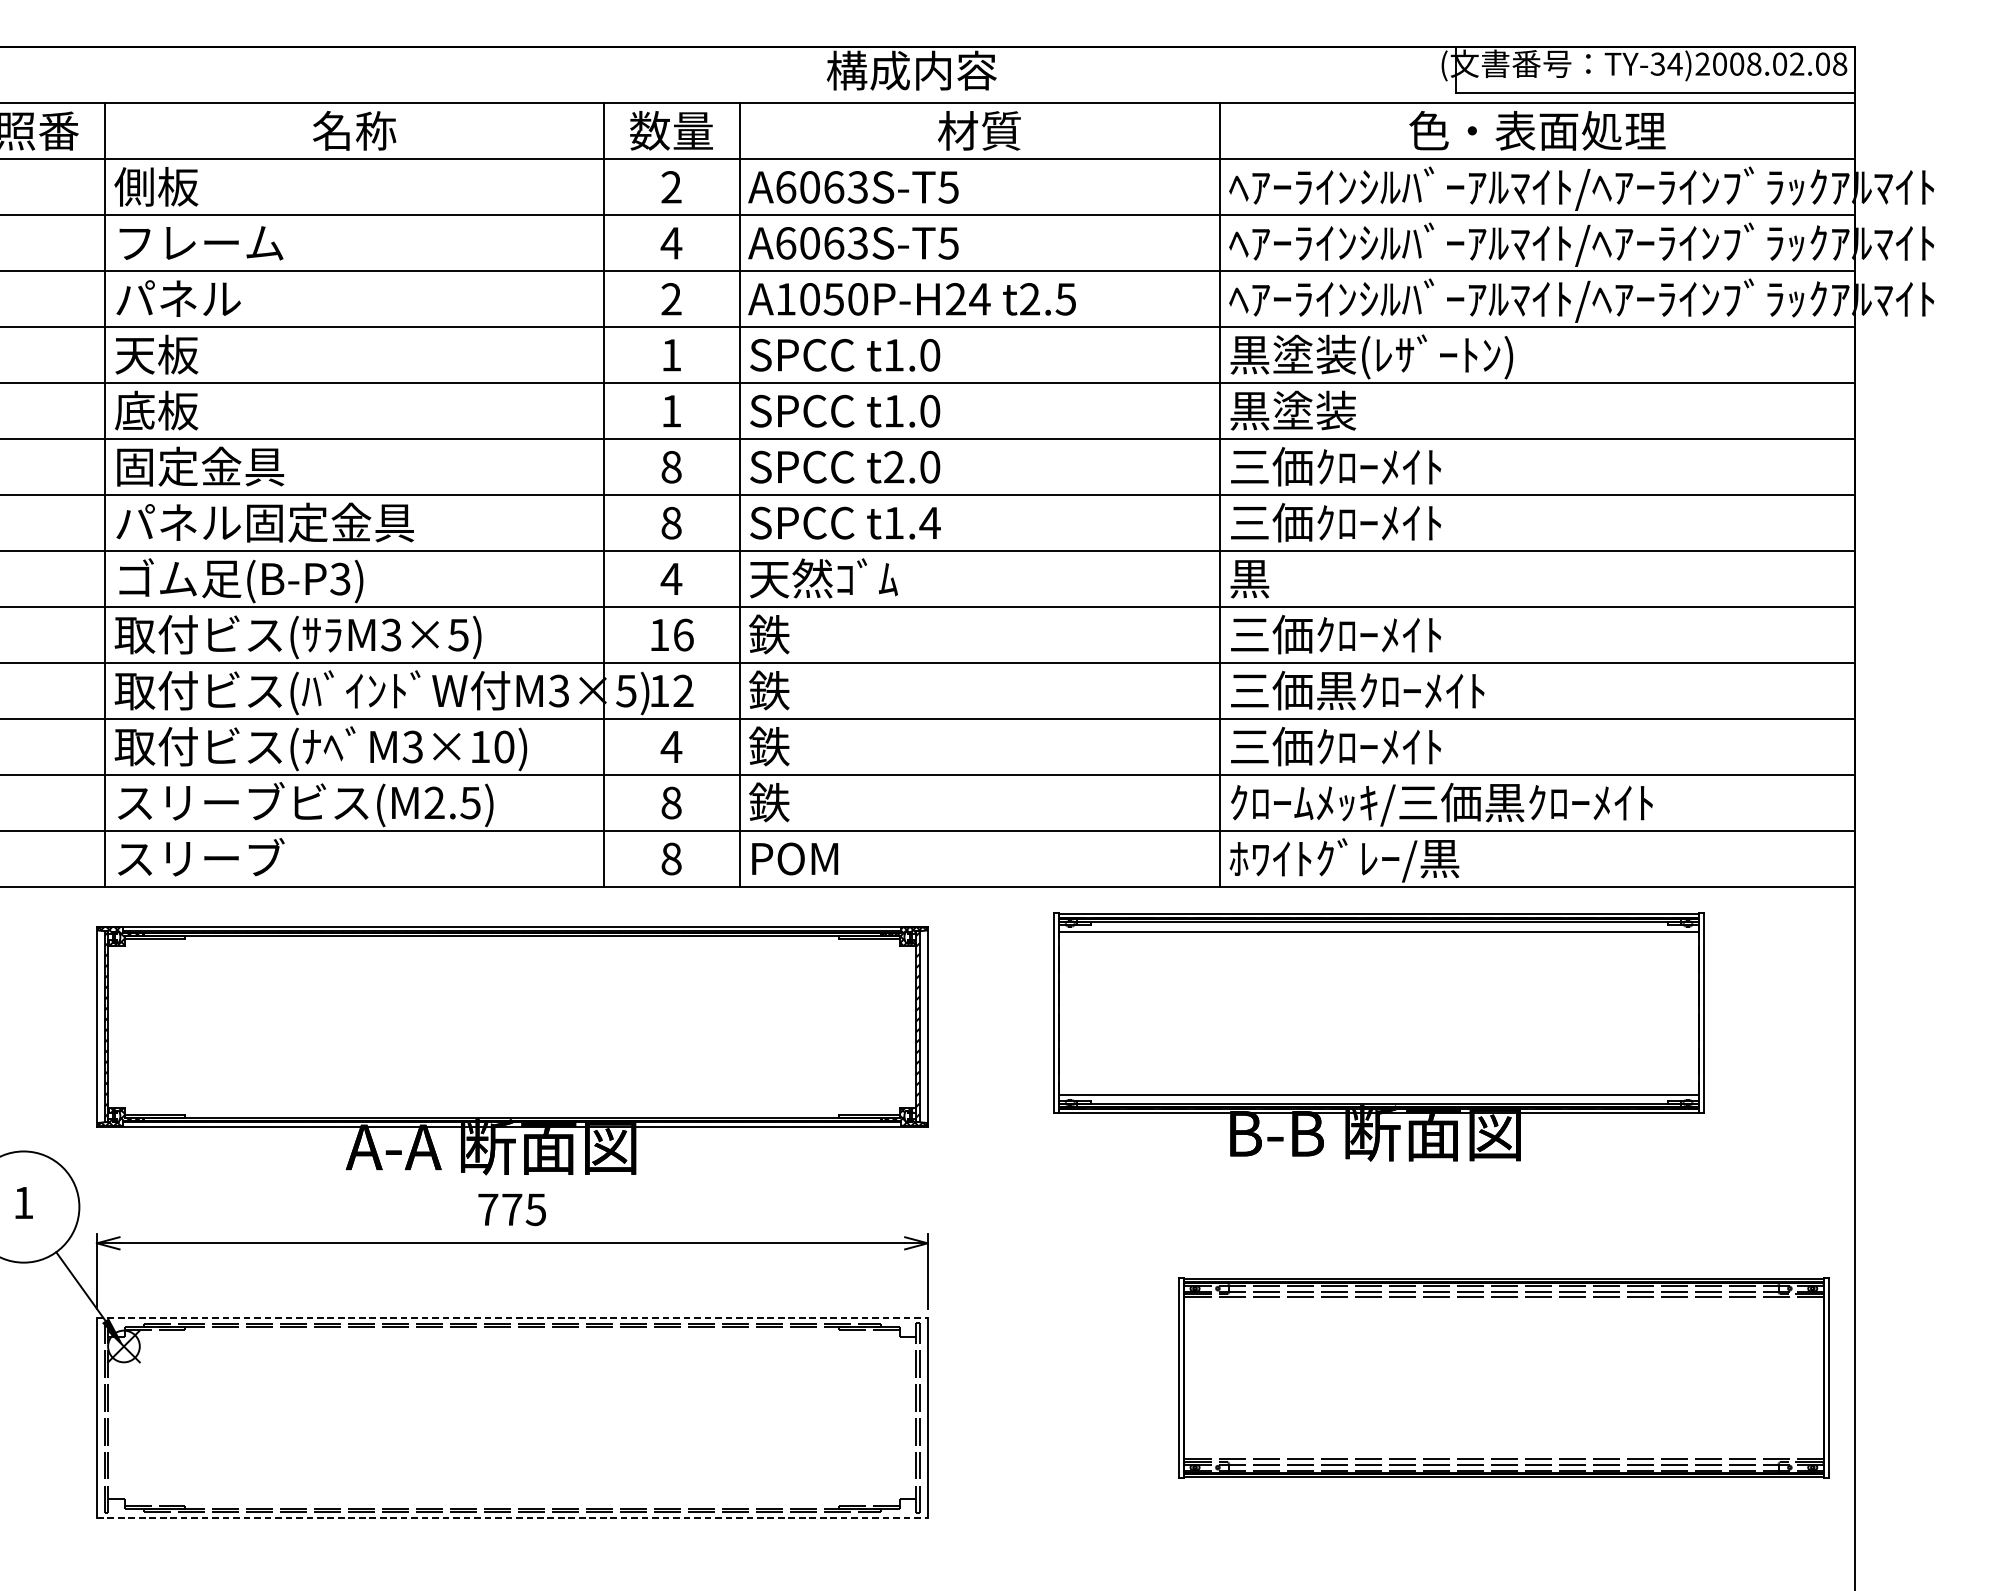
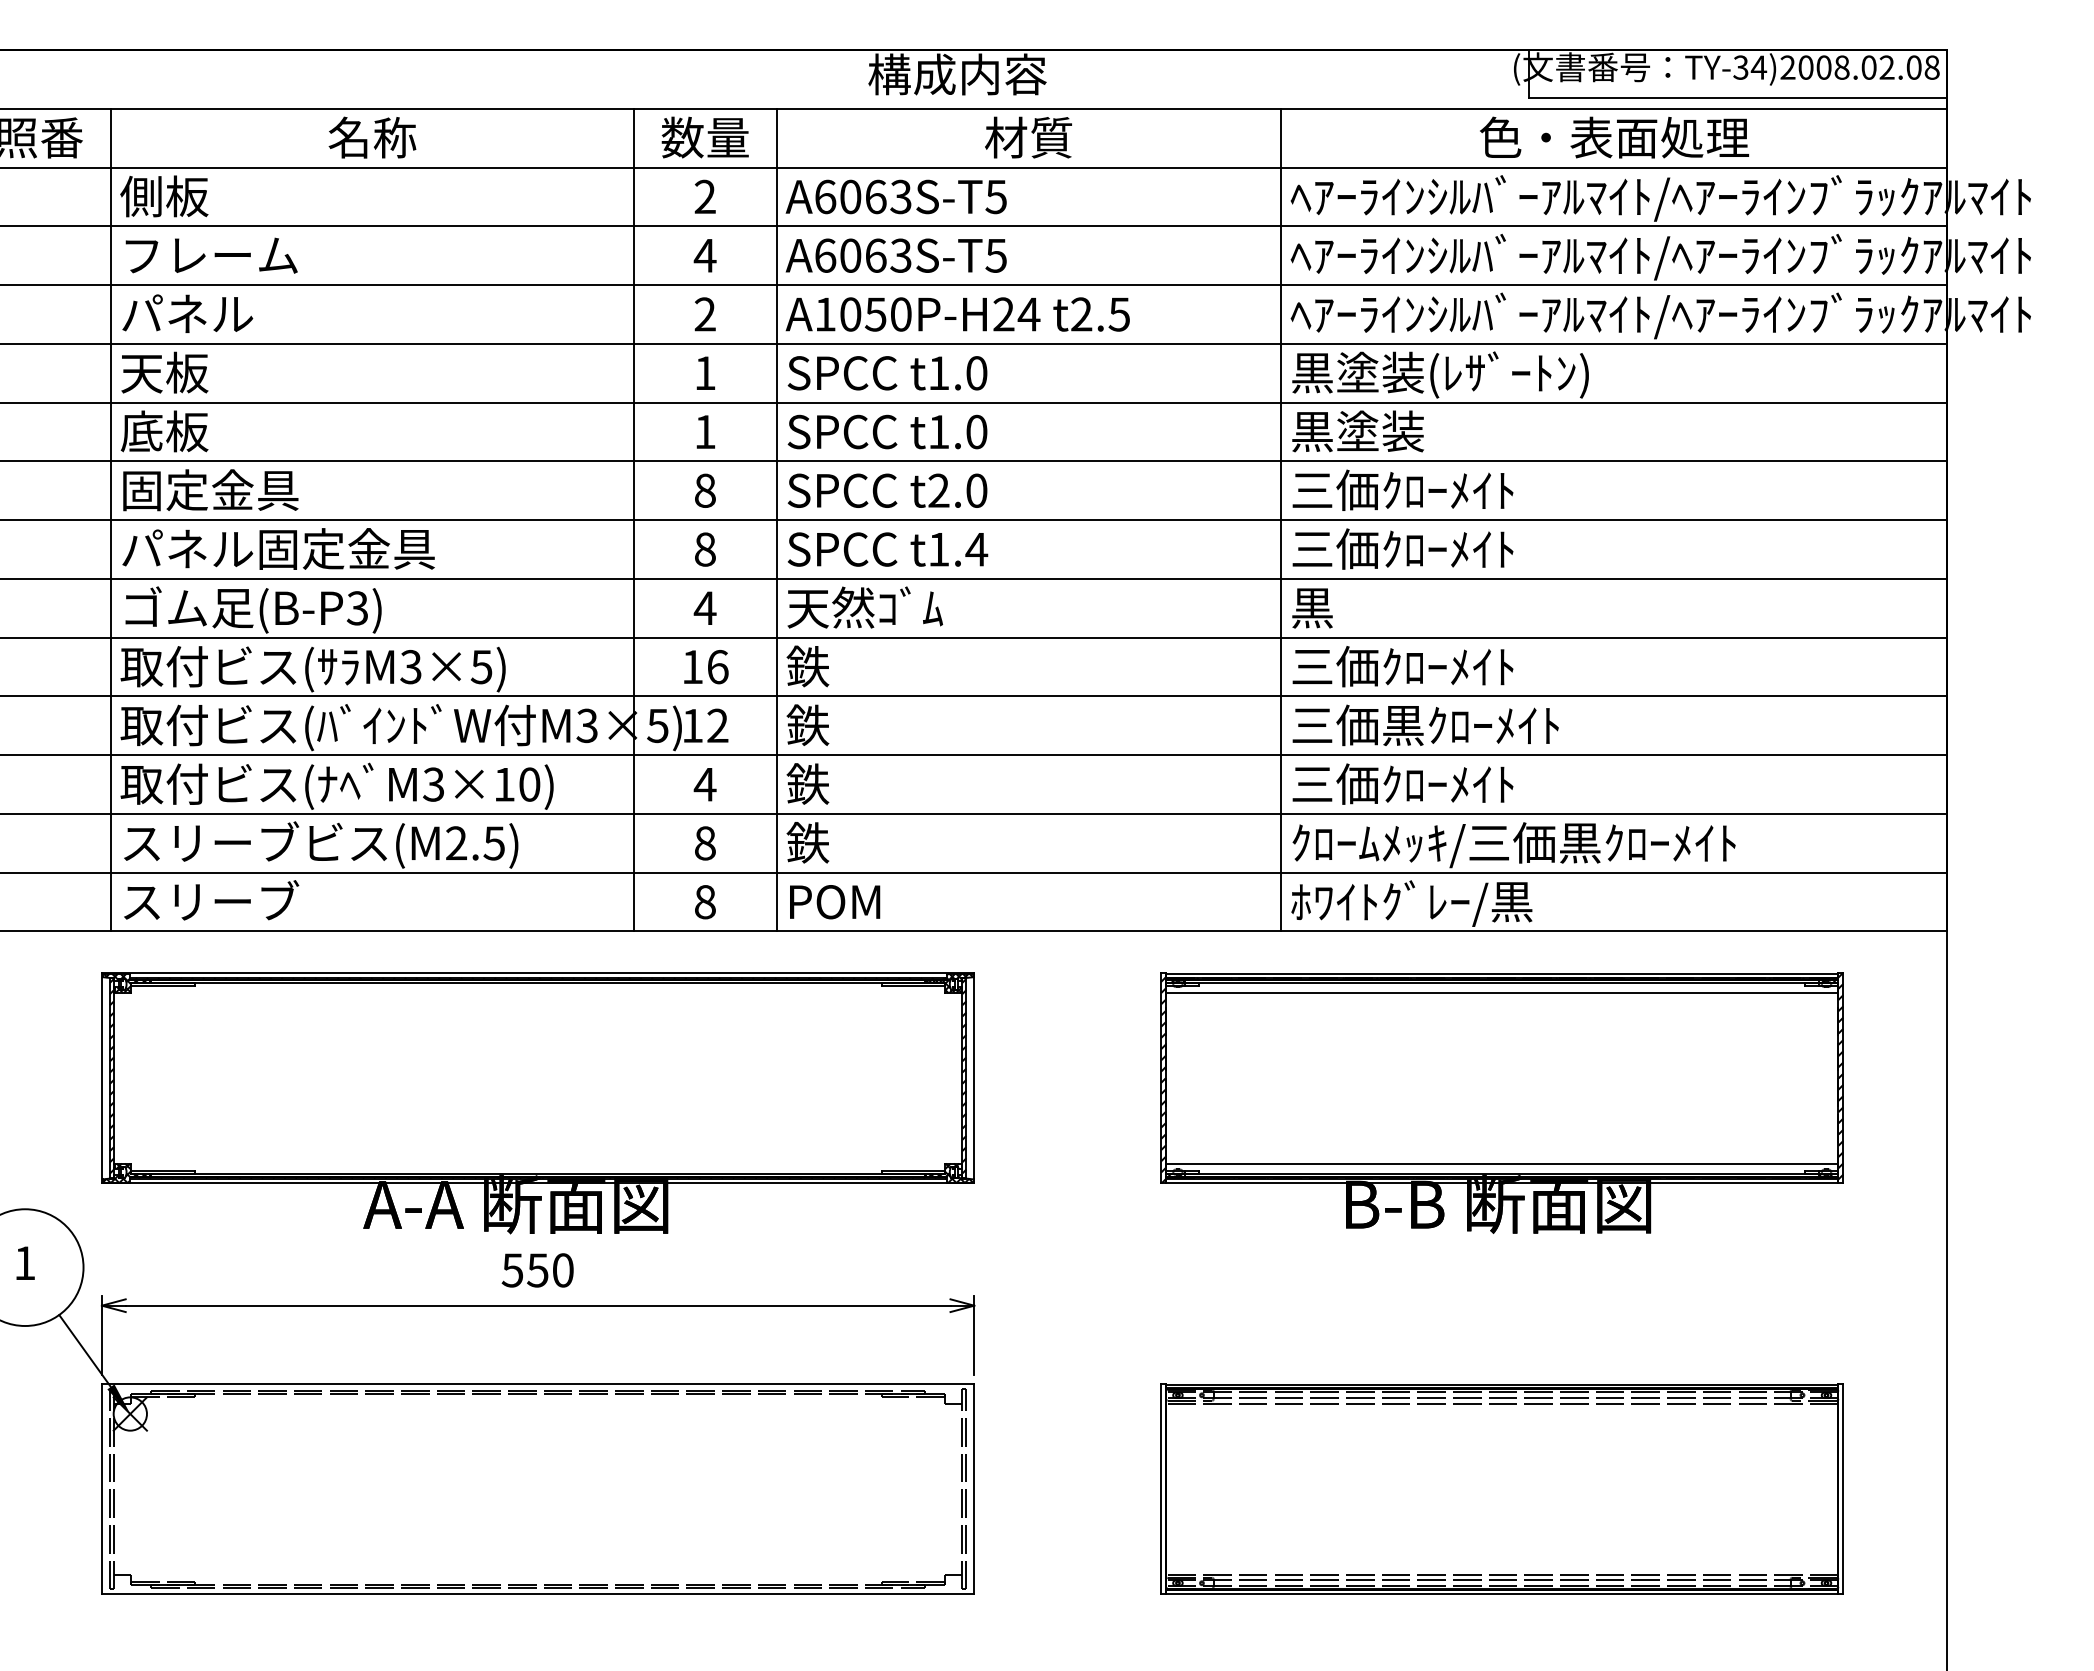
part: (1378, 1036) -> (1501, 1102), moved
text: (511, 1209) -> (537, 1270), 775 -> 550
line: (512, 1318) -> (538, 1384), dashed -> solid
part: (1503, 1377) -> (1501, 1488), moved
line: (512, 1518) -> (538, 1594), dashed -> solid

